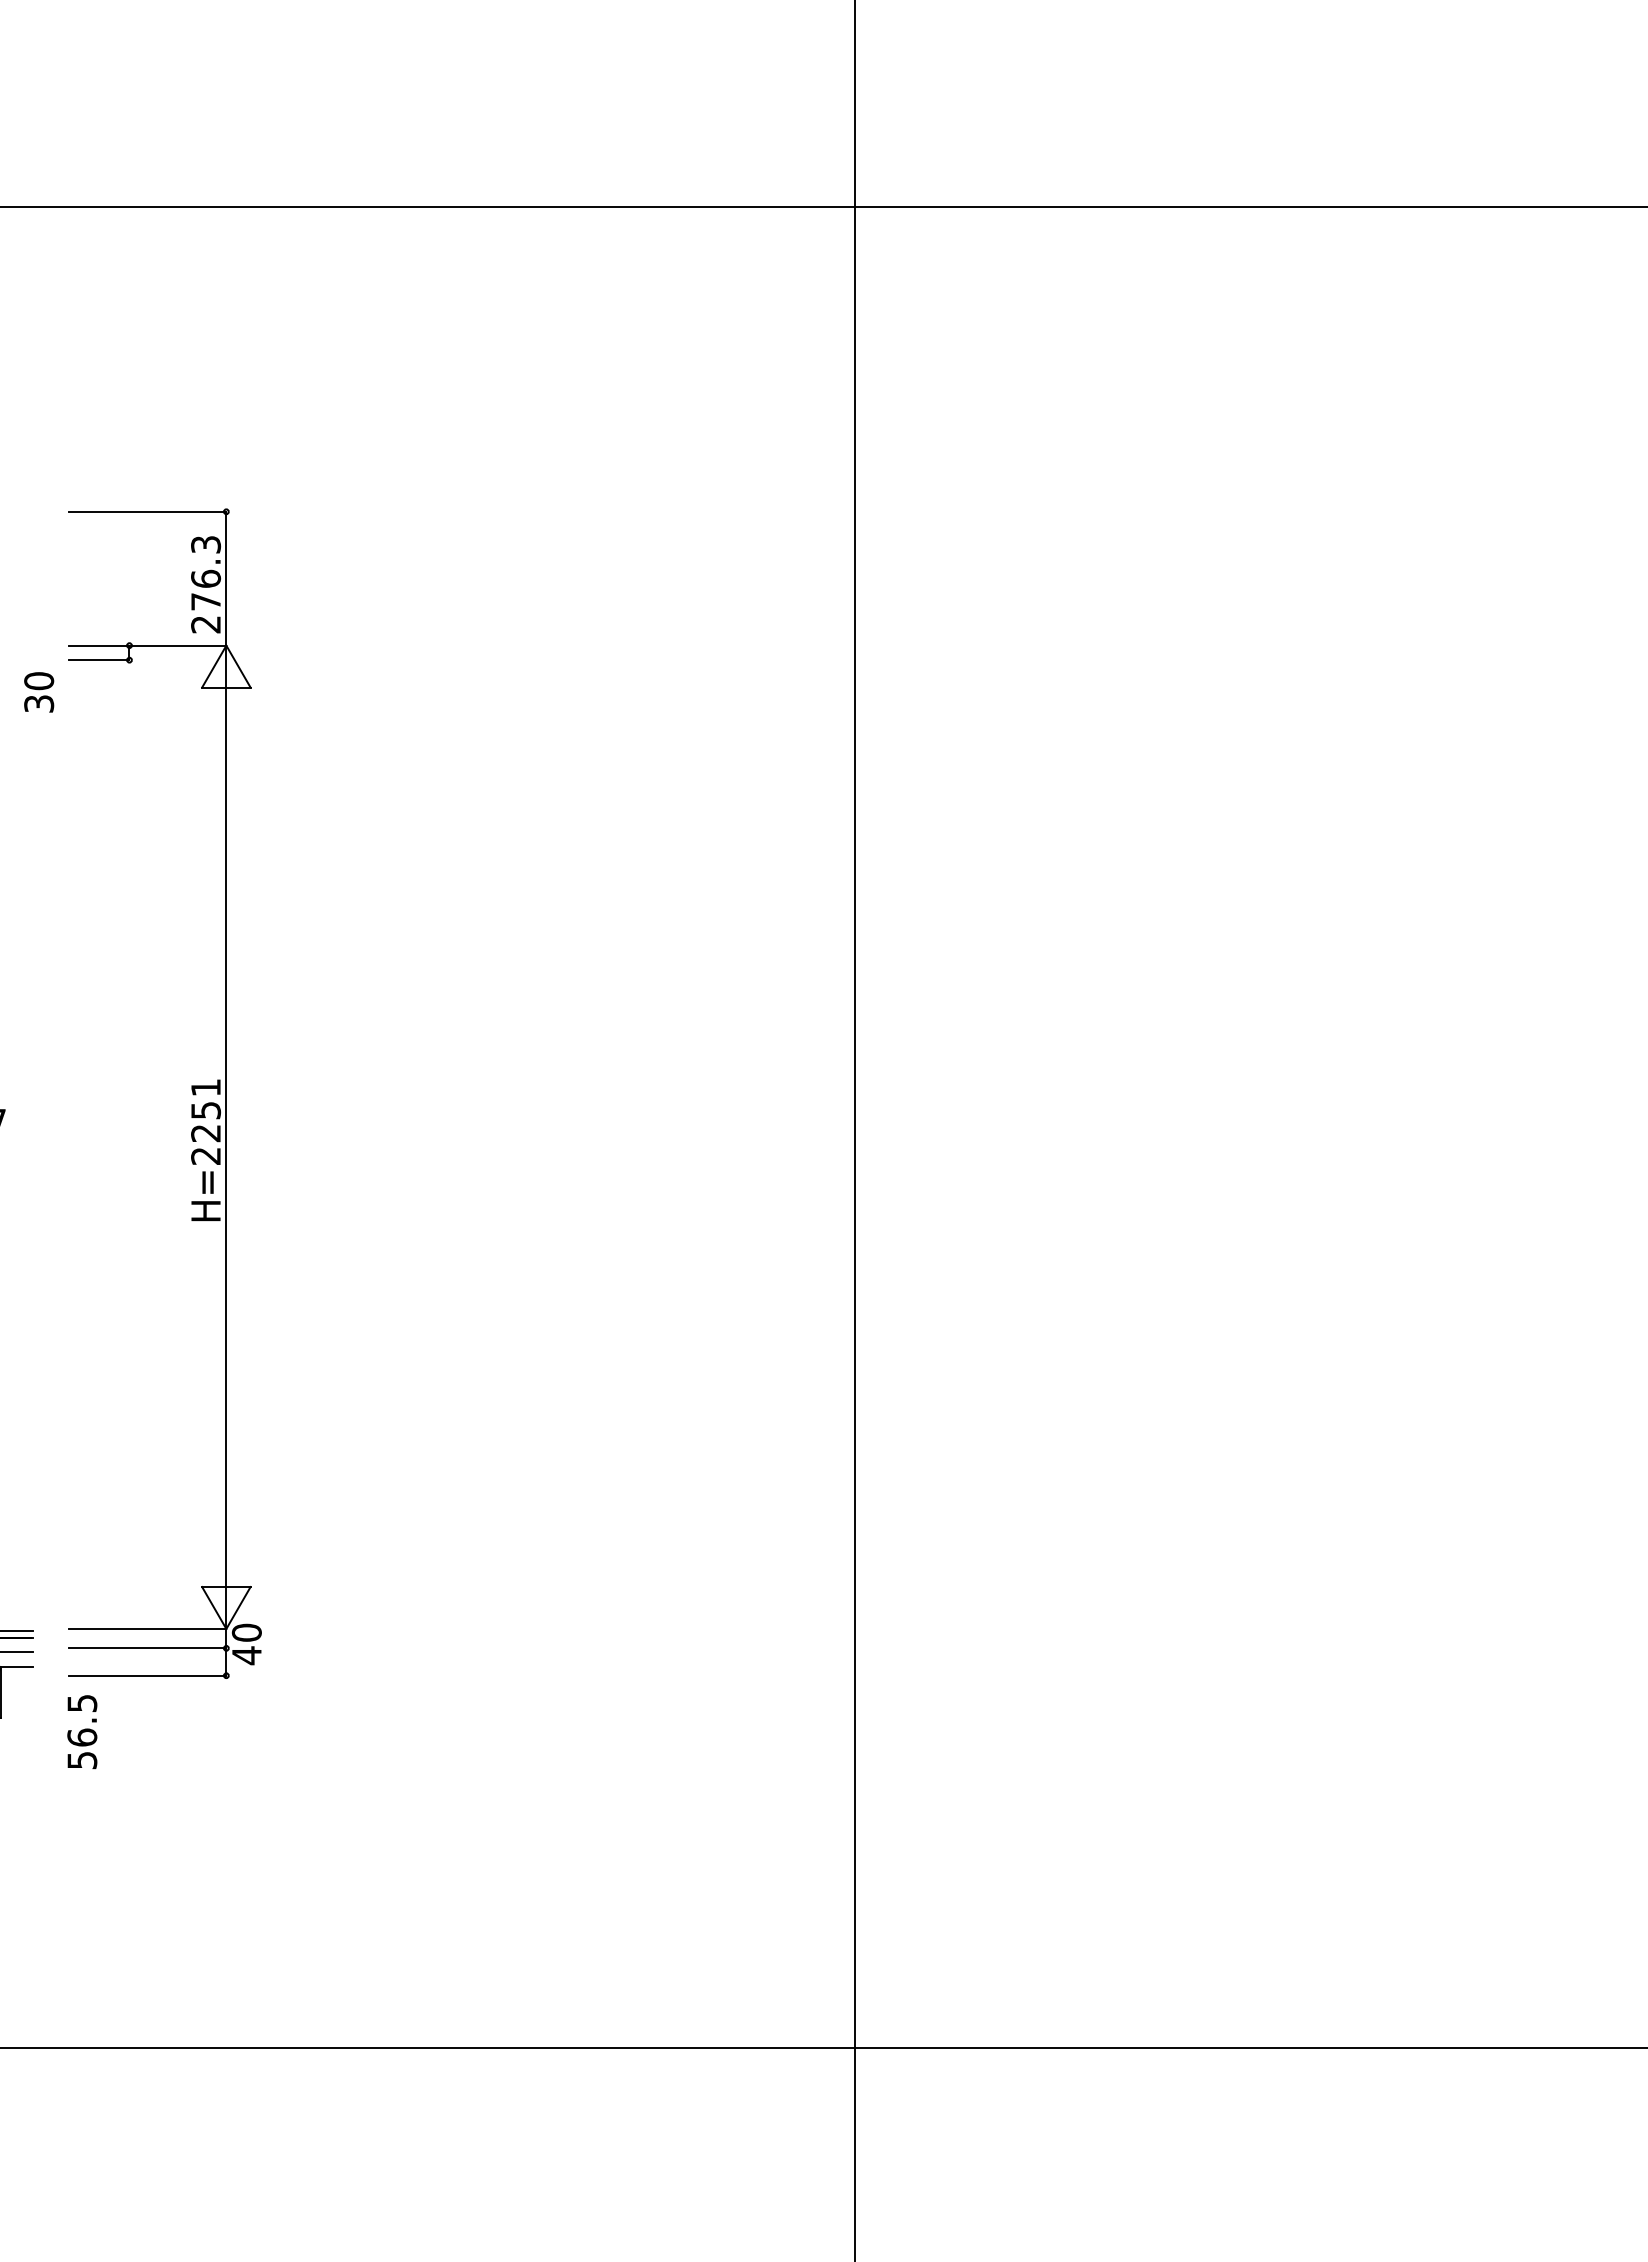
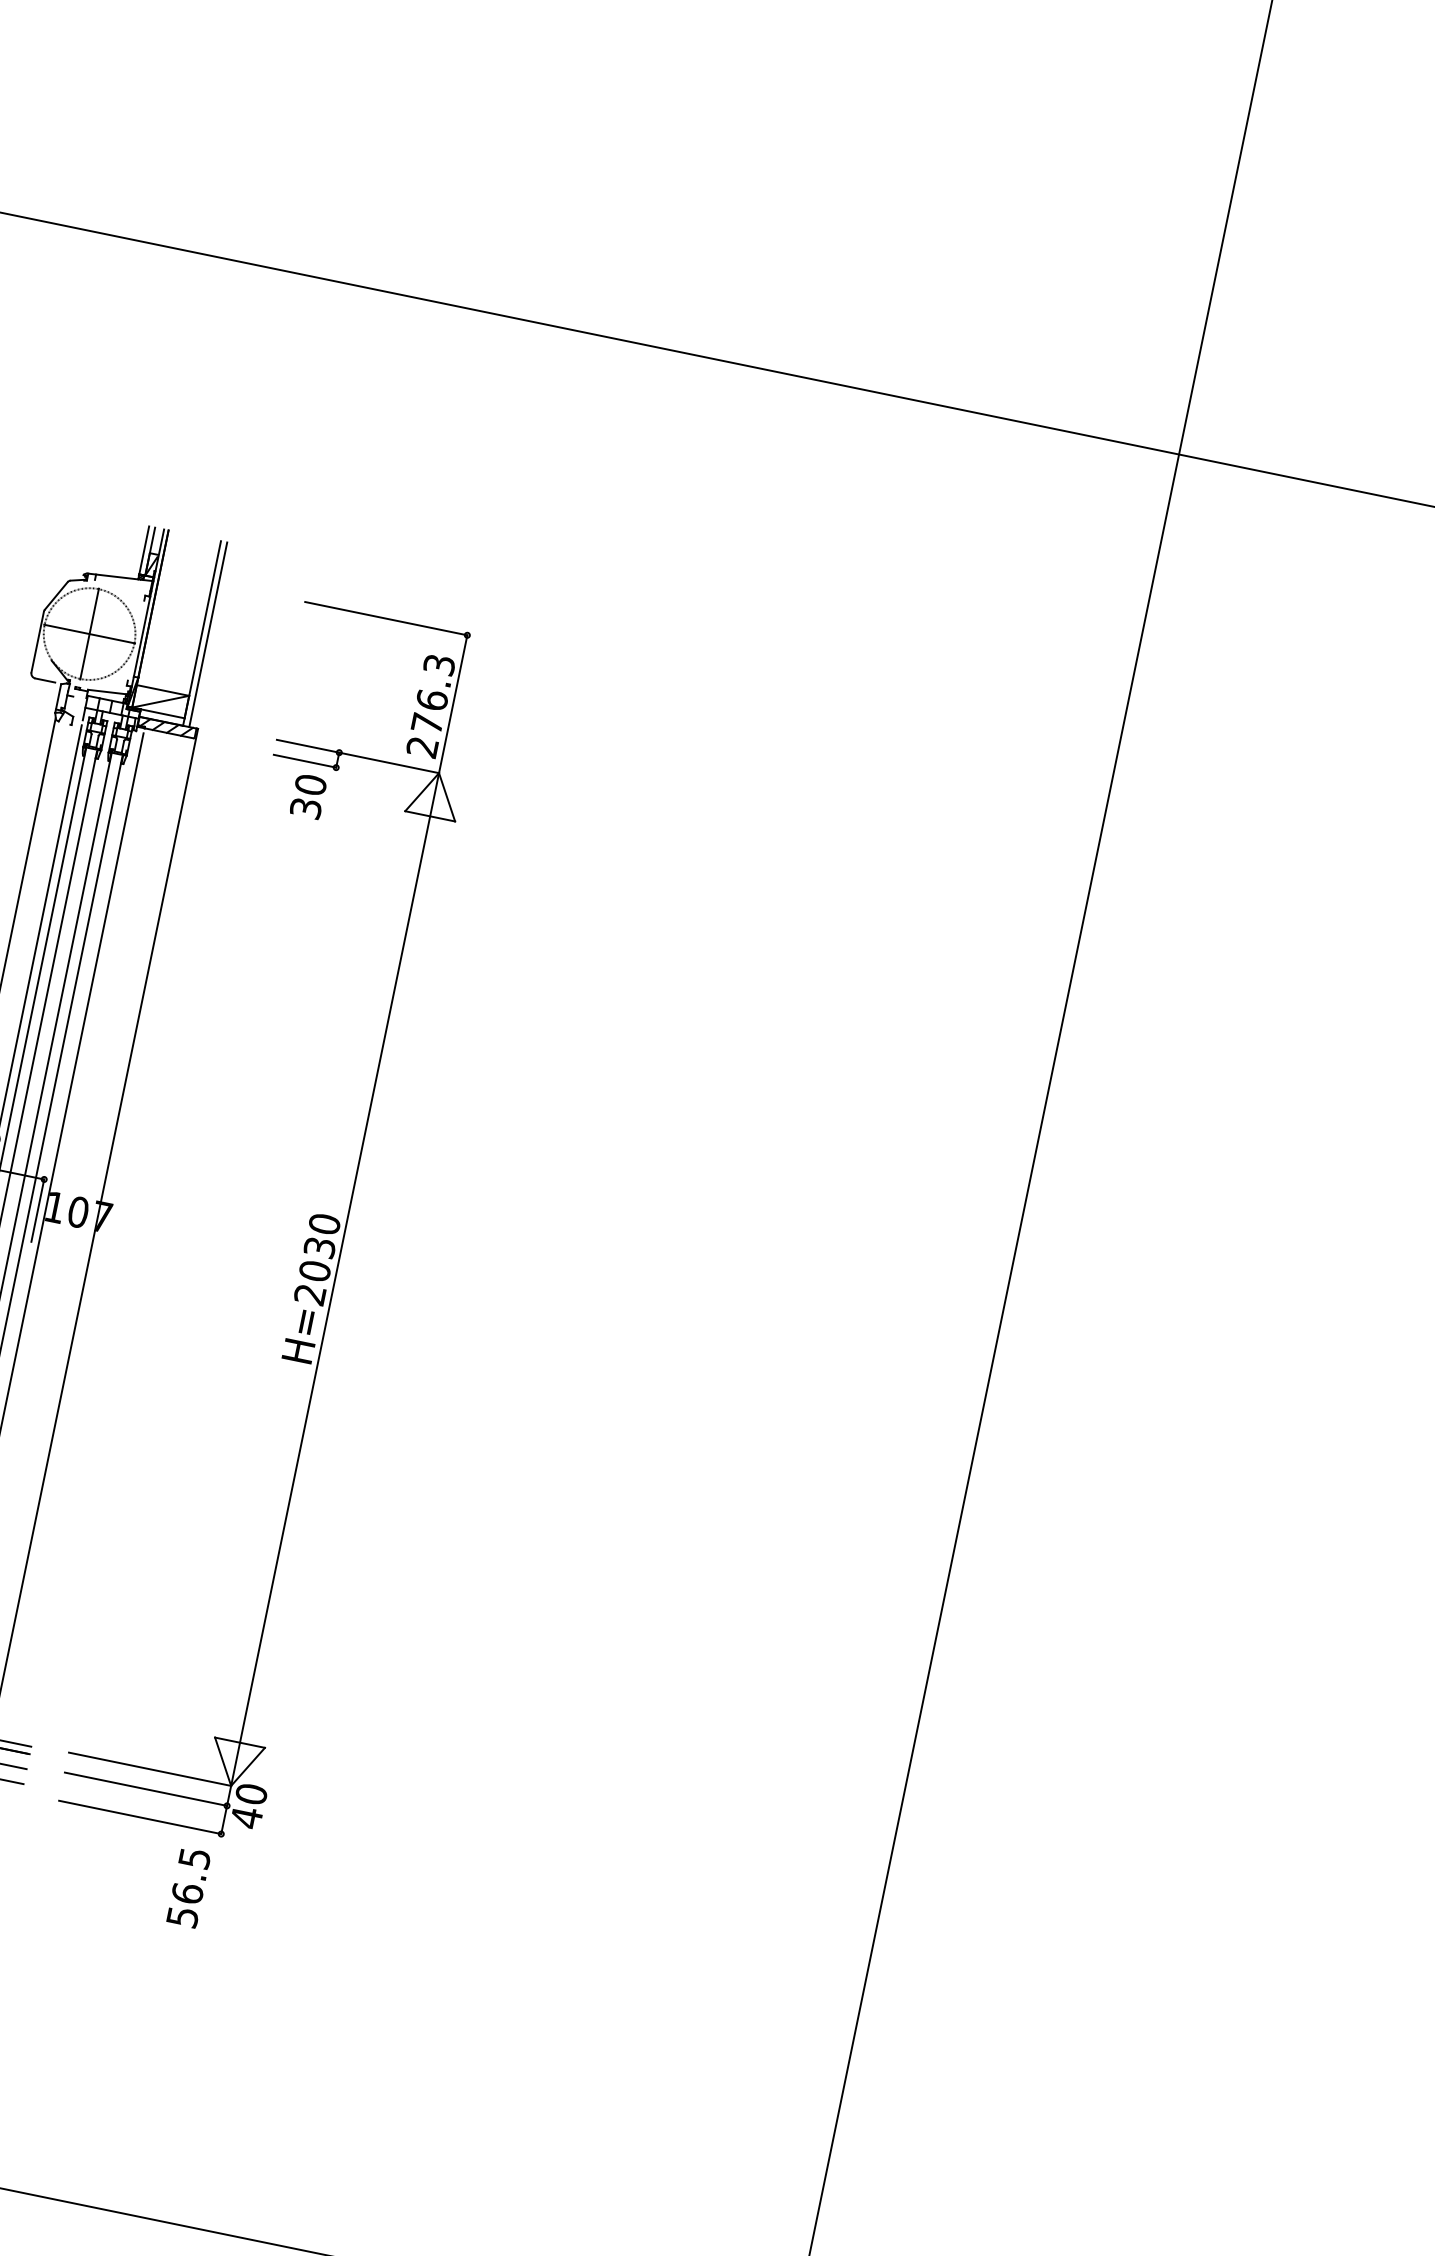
text: (39, 692) -> (308, 796), moved
text: (206, 1110) -> (320, 1247), H=2251 -> H=2030
text: (82, 1731) -> (189, 1887), moved

